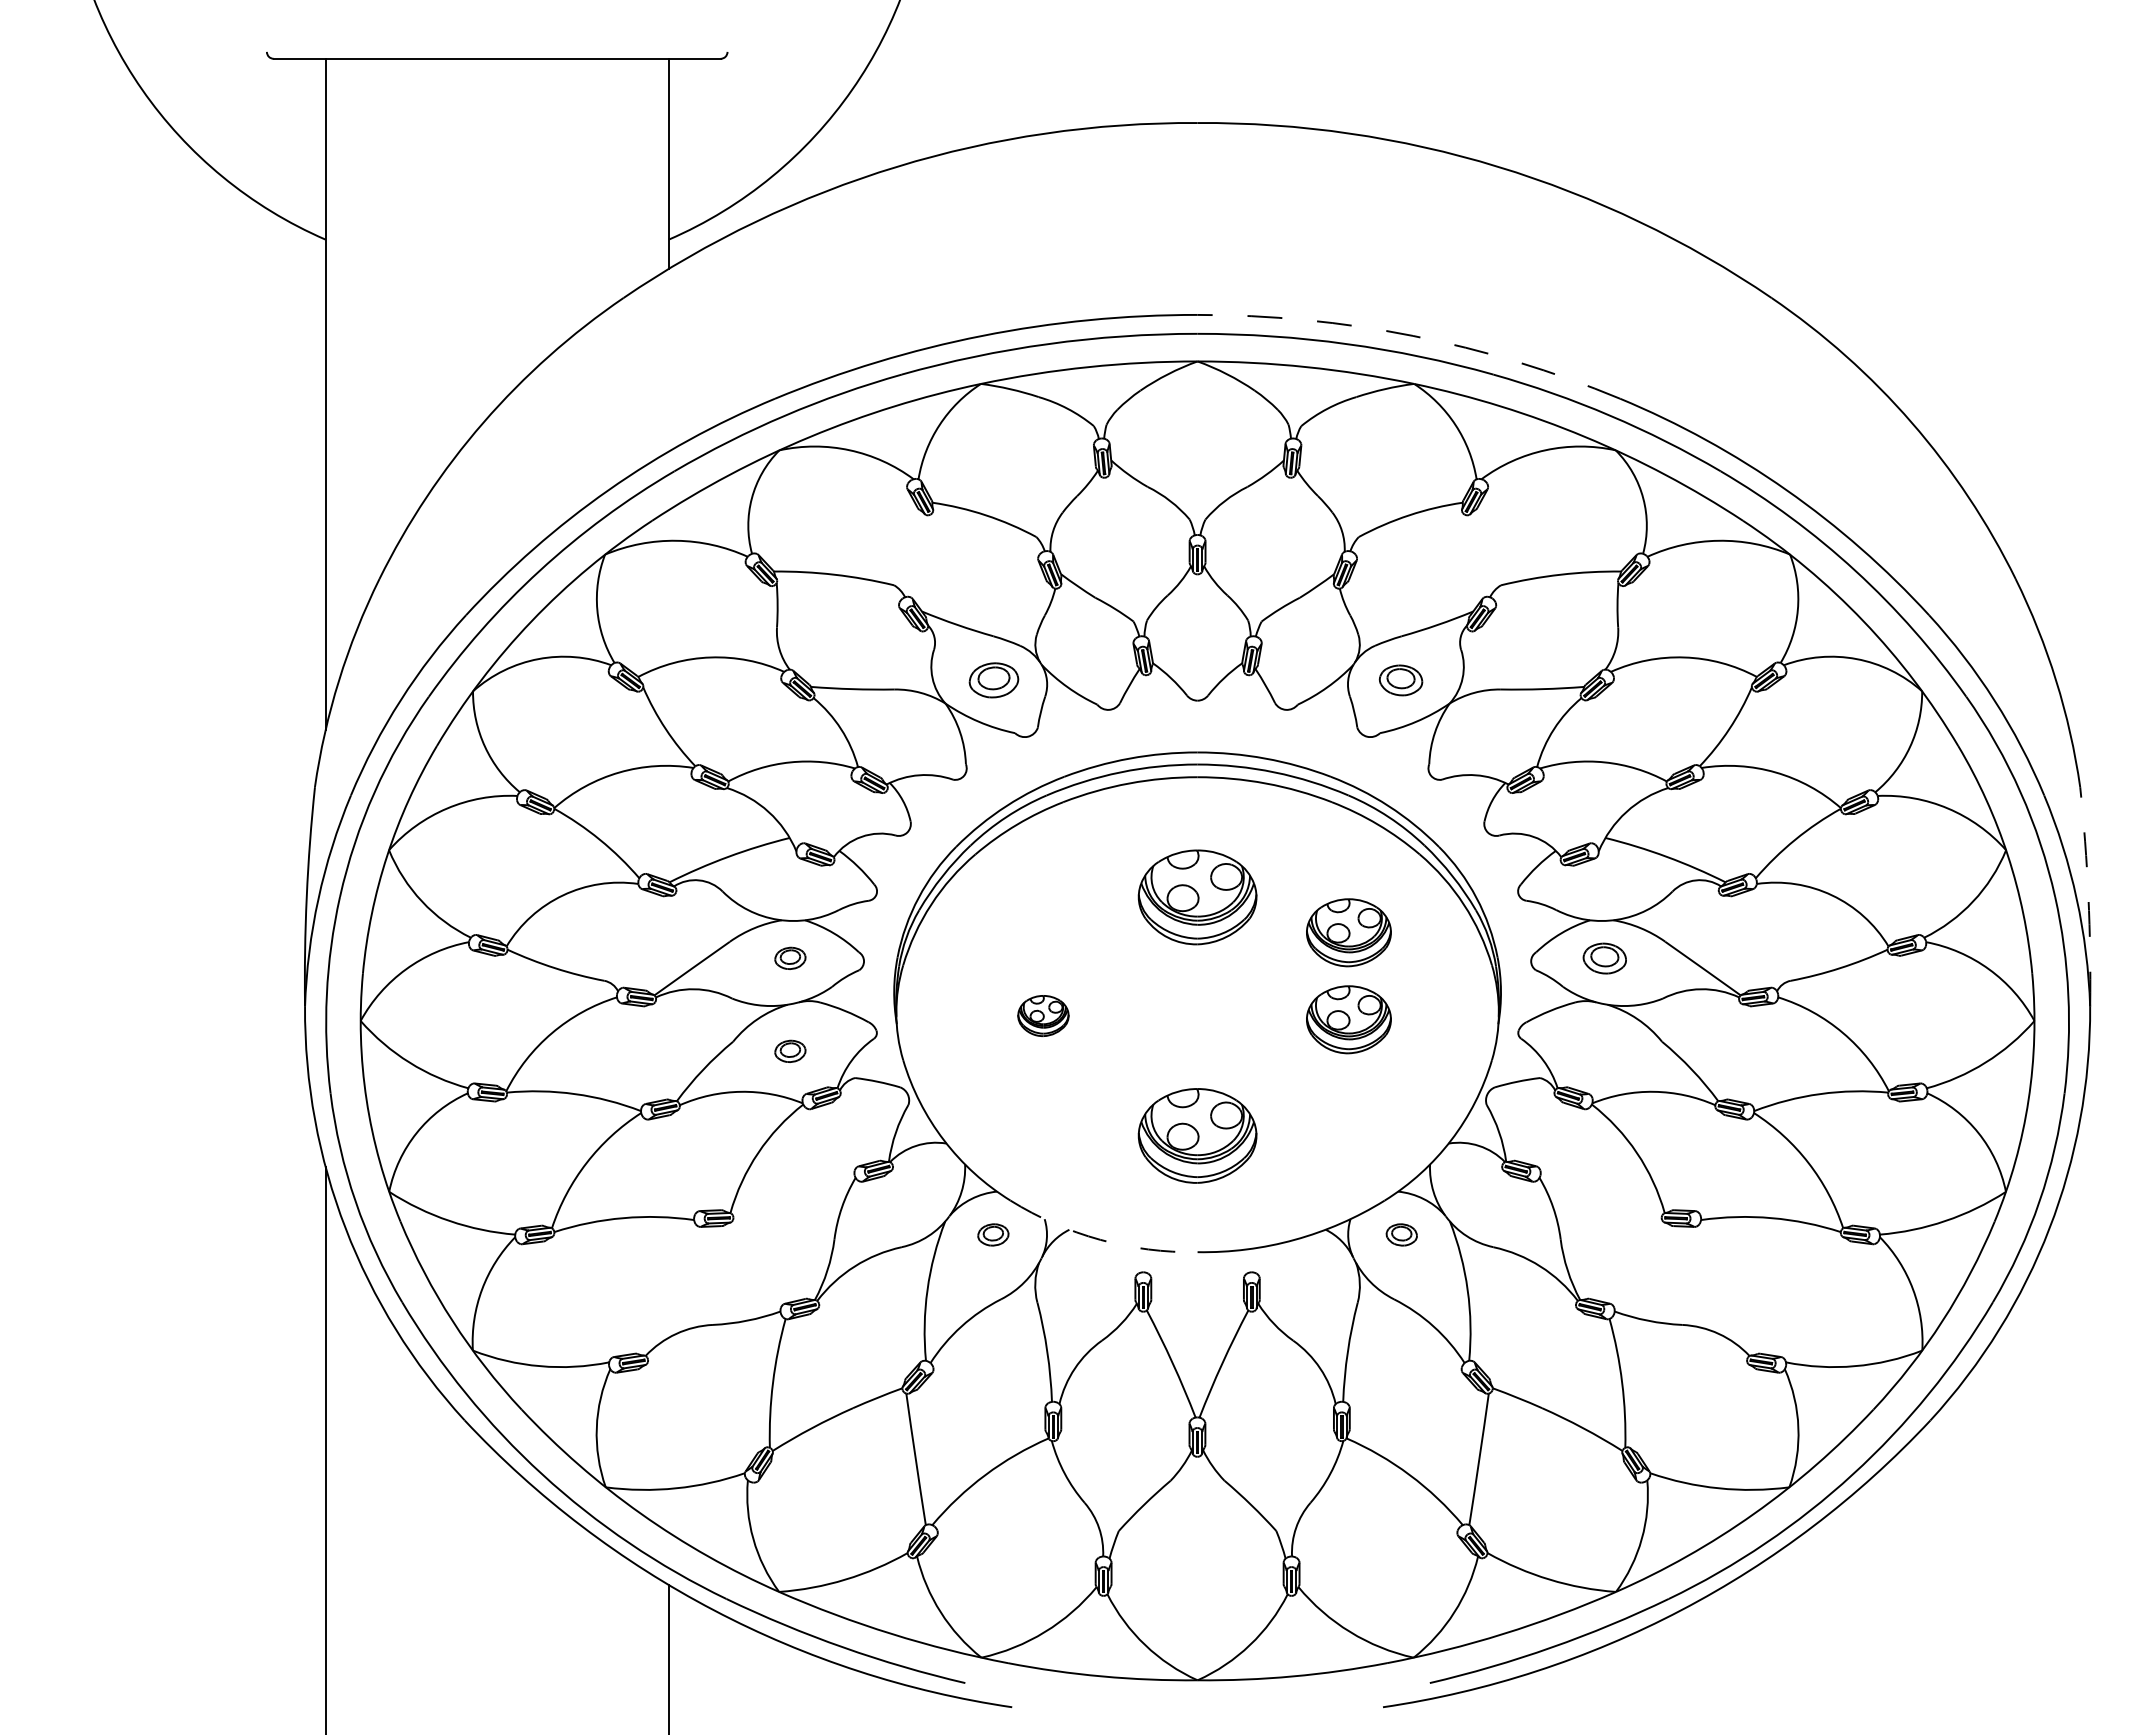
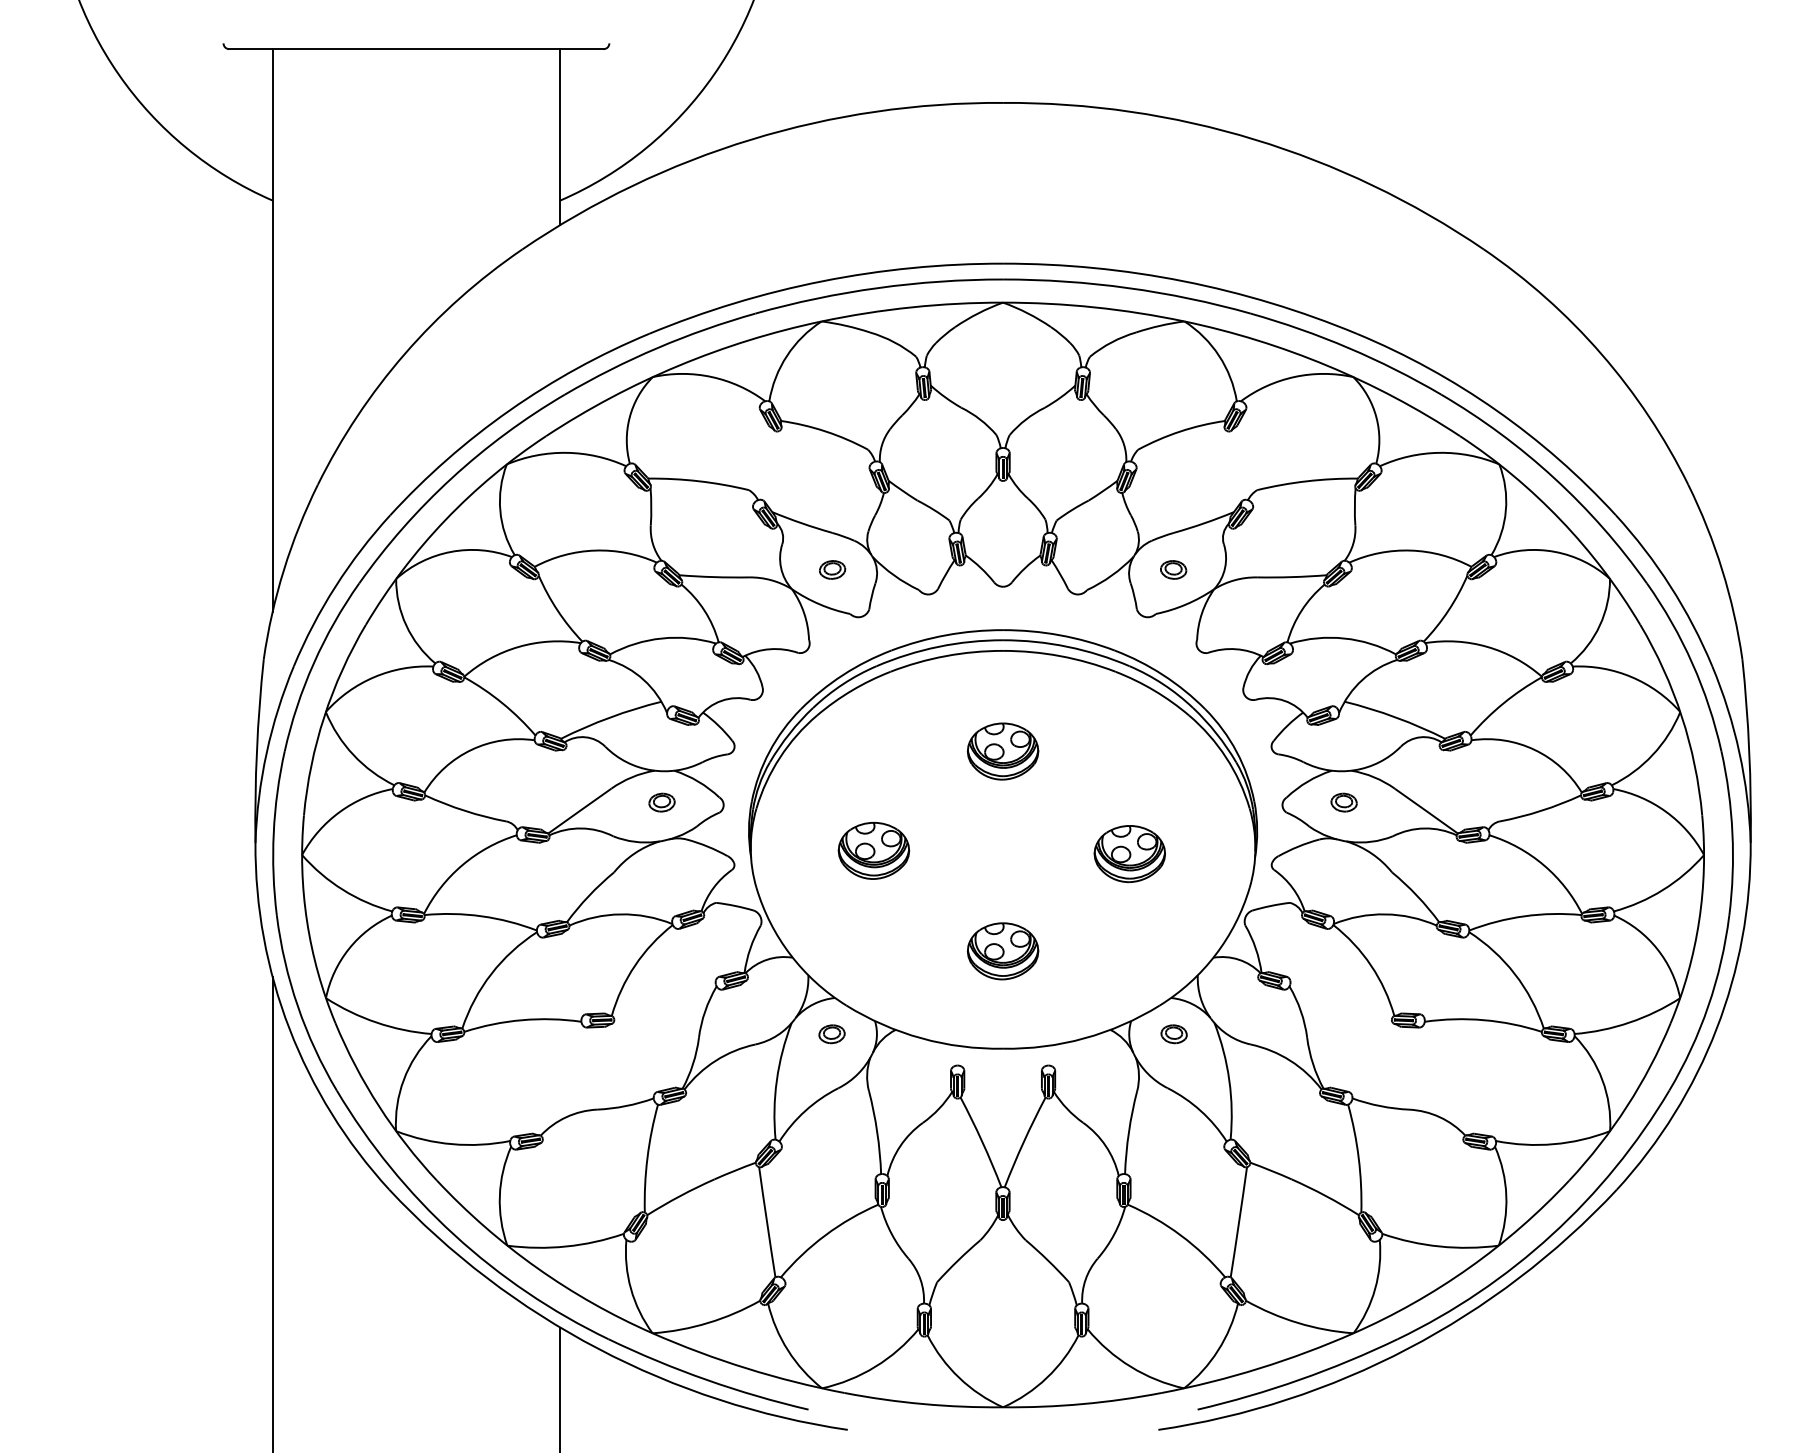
arc: (1413, 335) -> (1183, 280), dashed -> solid
part: (993, 680) -> (832, 569), size x0.62
part: (1401, 680) -> (1173, 569), size x0.71
arc: (2088, 896) -> (1749, 750), dashed -> solid
part: (1197, 897) -> (1003, 751), size x0.71
part: (1348, 932) -> (1129, 780), removed
part: (1604, 957) -> (1343, 801), size x0.71
part: (1043, 1015) -> (874, 850), size x1.67
part: (790, 1050) -> (662, 879), removed
part: (1197, 1135) -> (1003, 950), size x0.71
arc: (1100, 1239) -> (921, 1038), dashed -> solid

